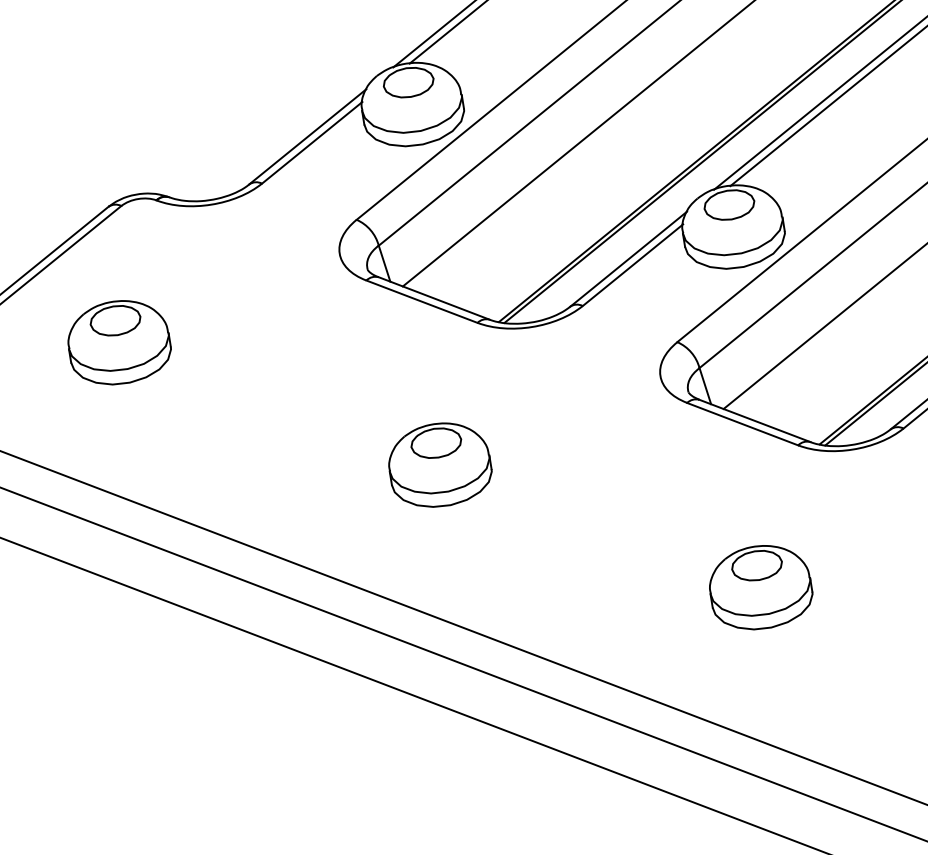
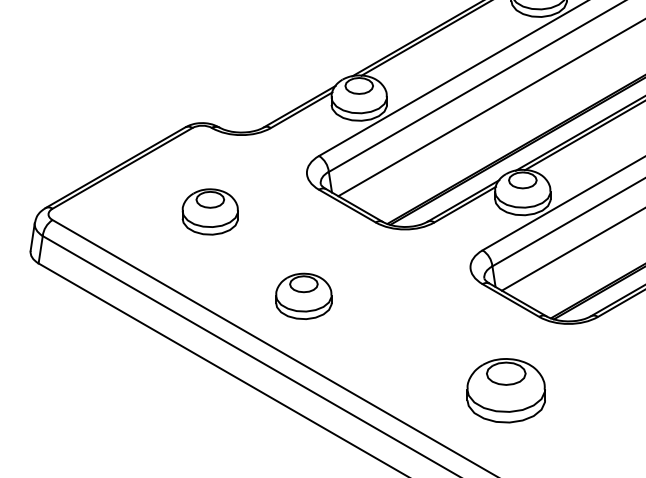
part: (117, 341) -> (209, 211), moved
part: (438, 463) -> (303, 295), moved
part: (760, 586) -> (506, 390), size x1.4

